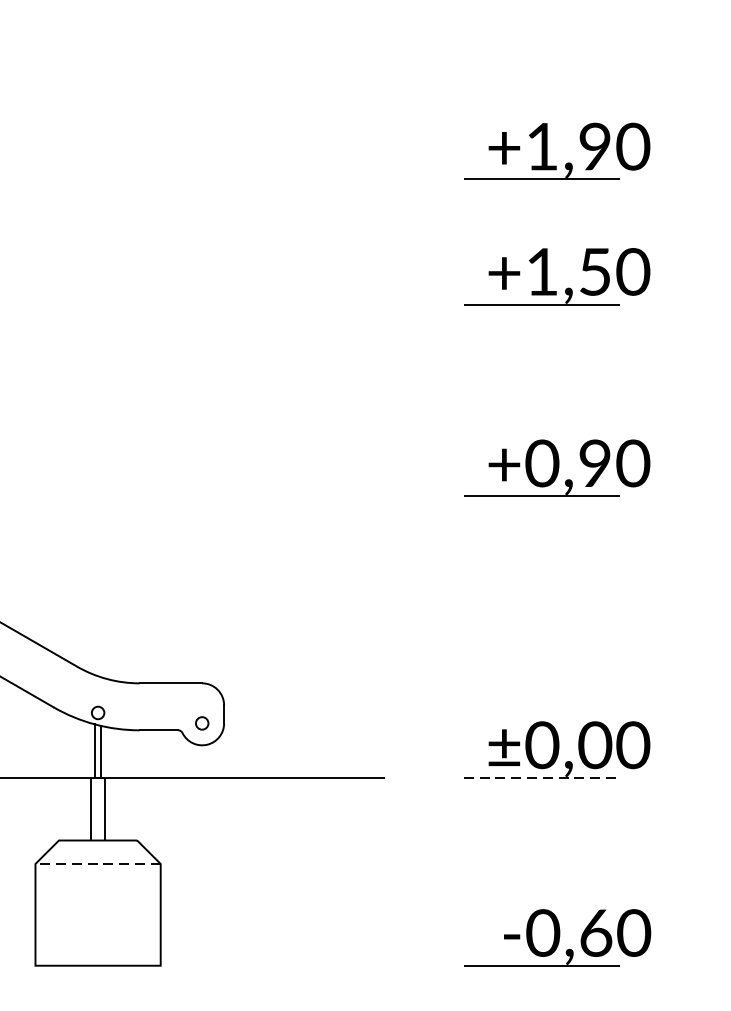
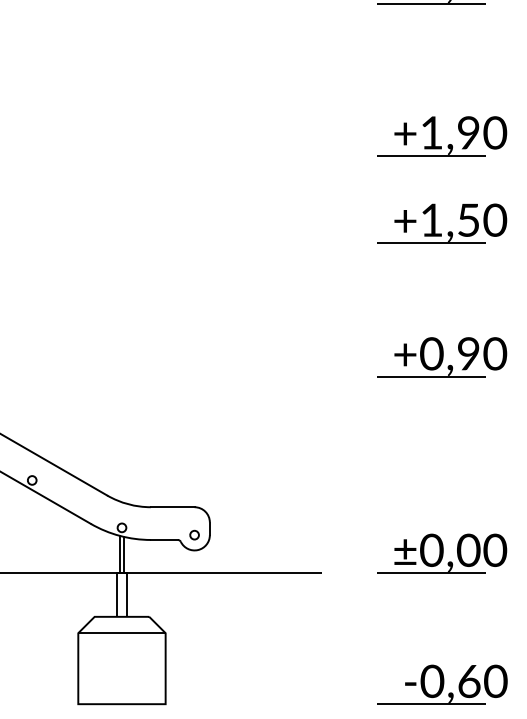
line: (541, 778) -> (431, 573), dashed -> solid
line: (97, 864) -> (121, 633), dashed -> solid

